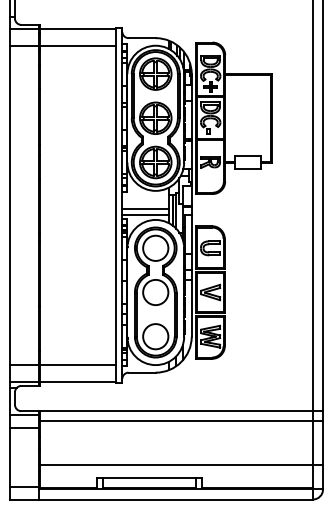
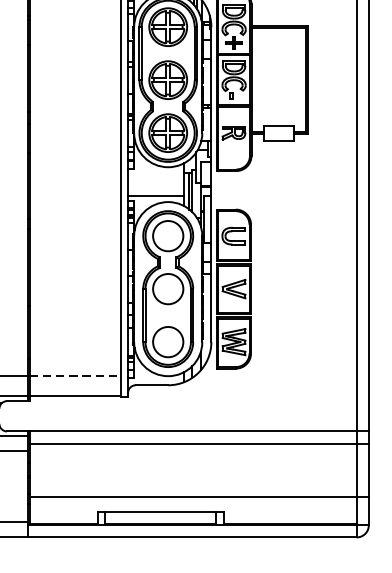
line: (145, 208) -> (155, 188), removed
line: (78, 365) -> (75, 376), solid -> dashed

